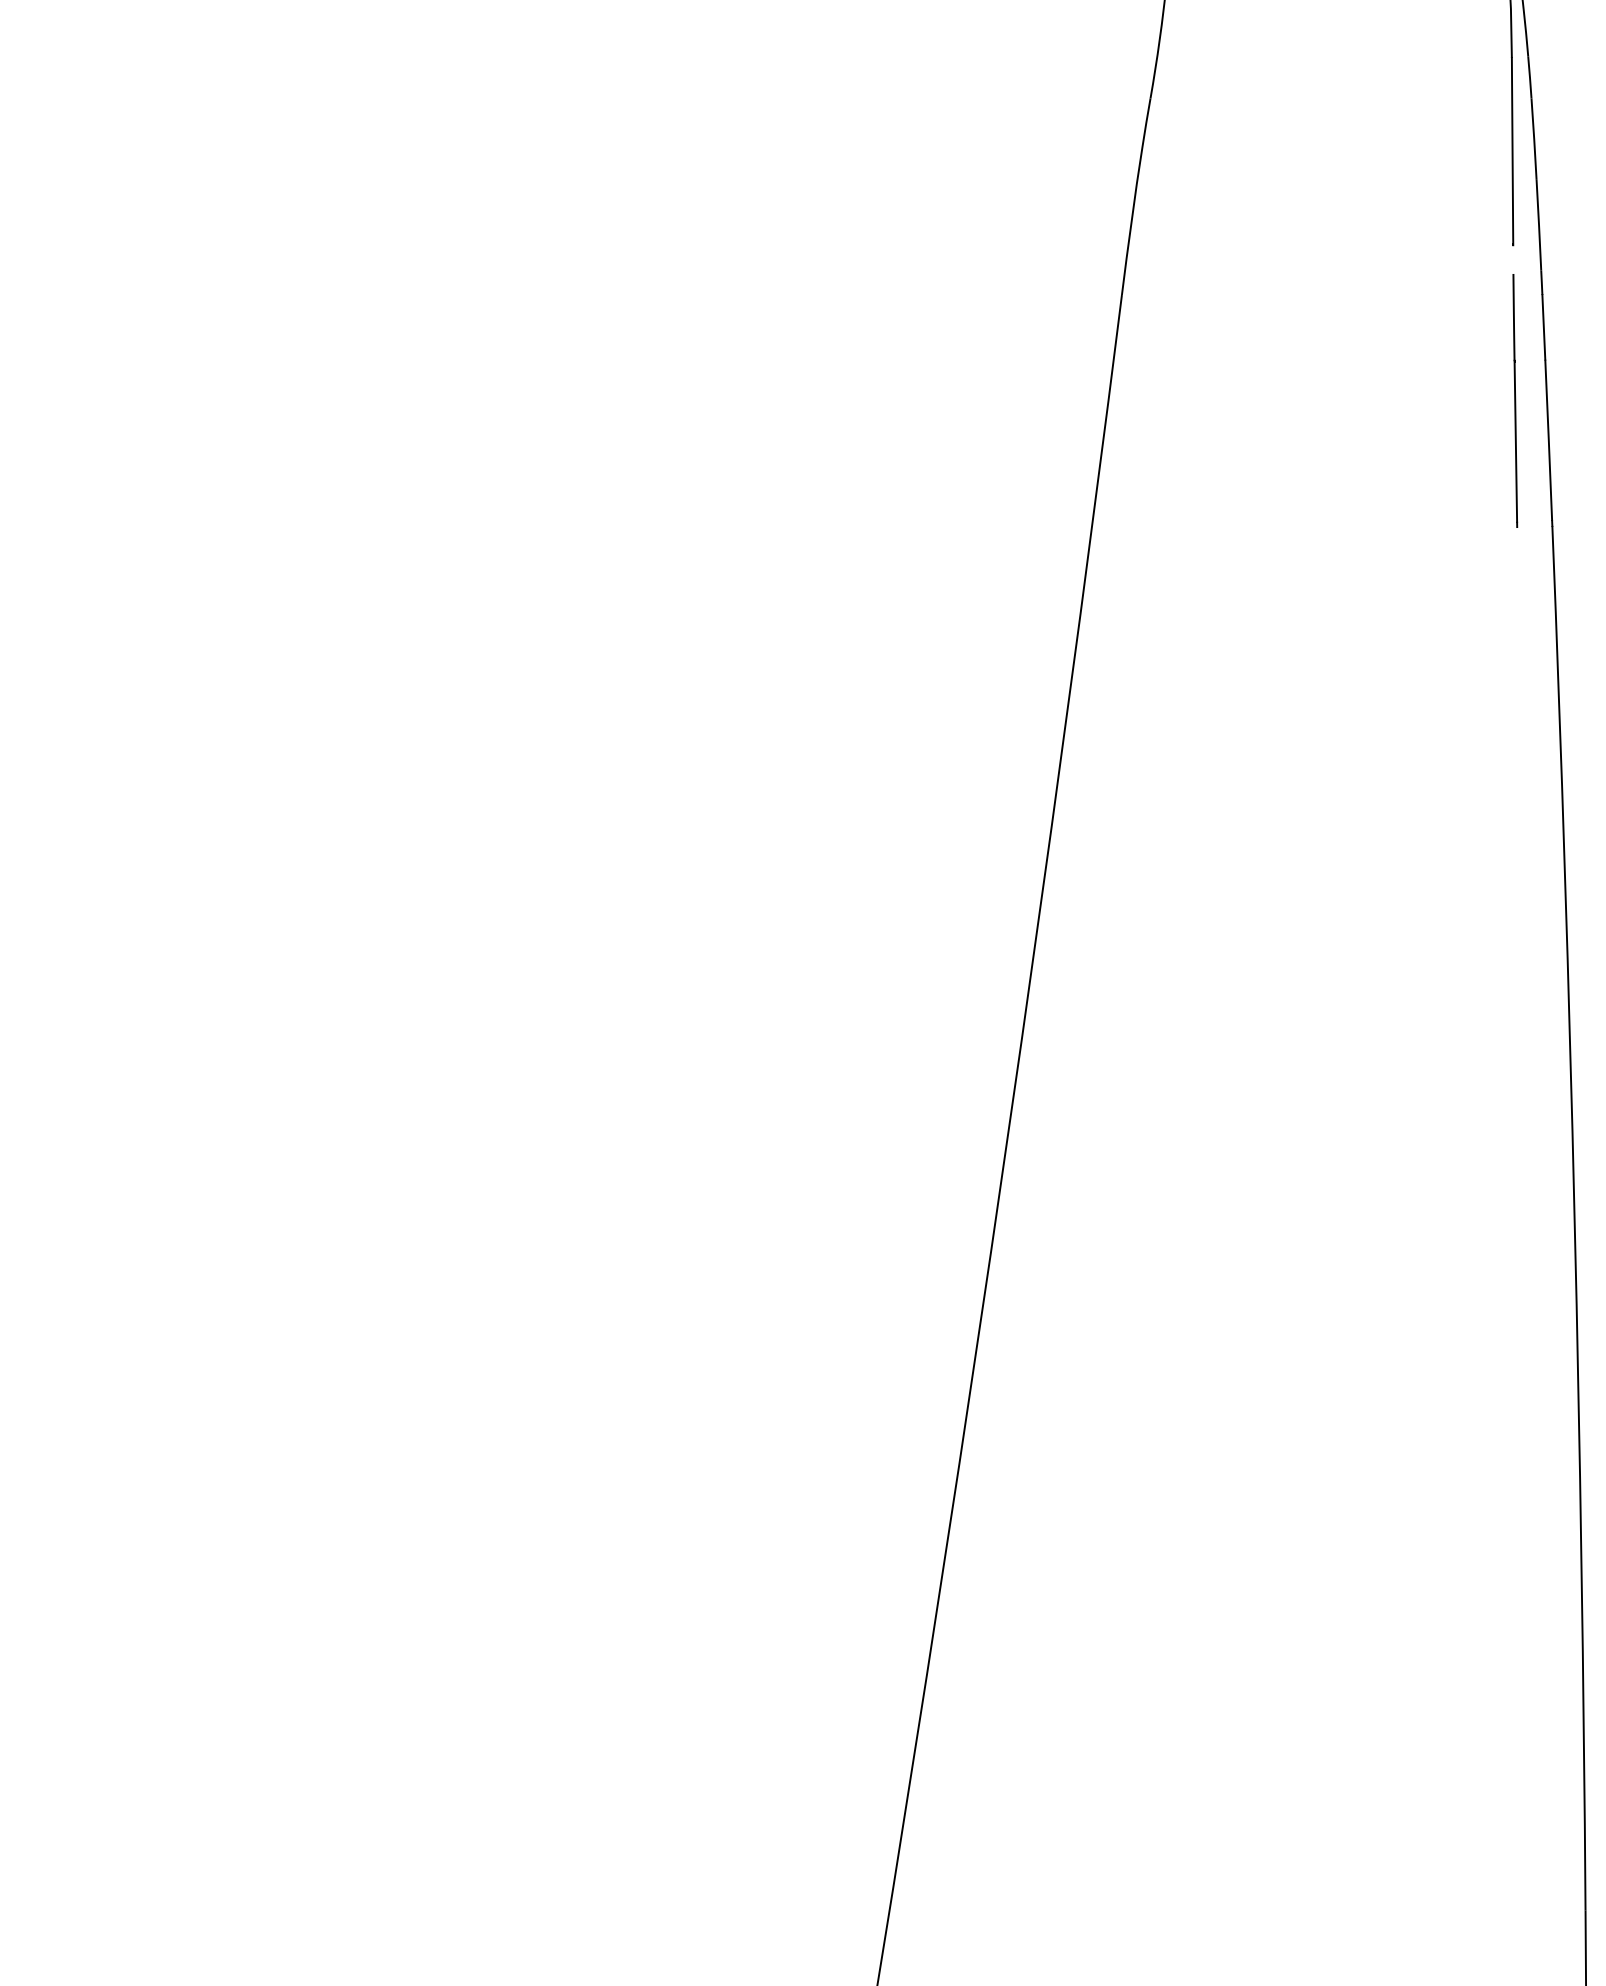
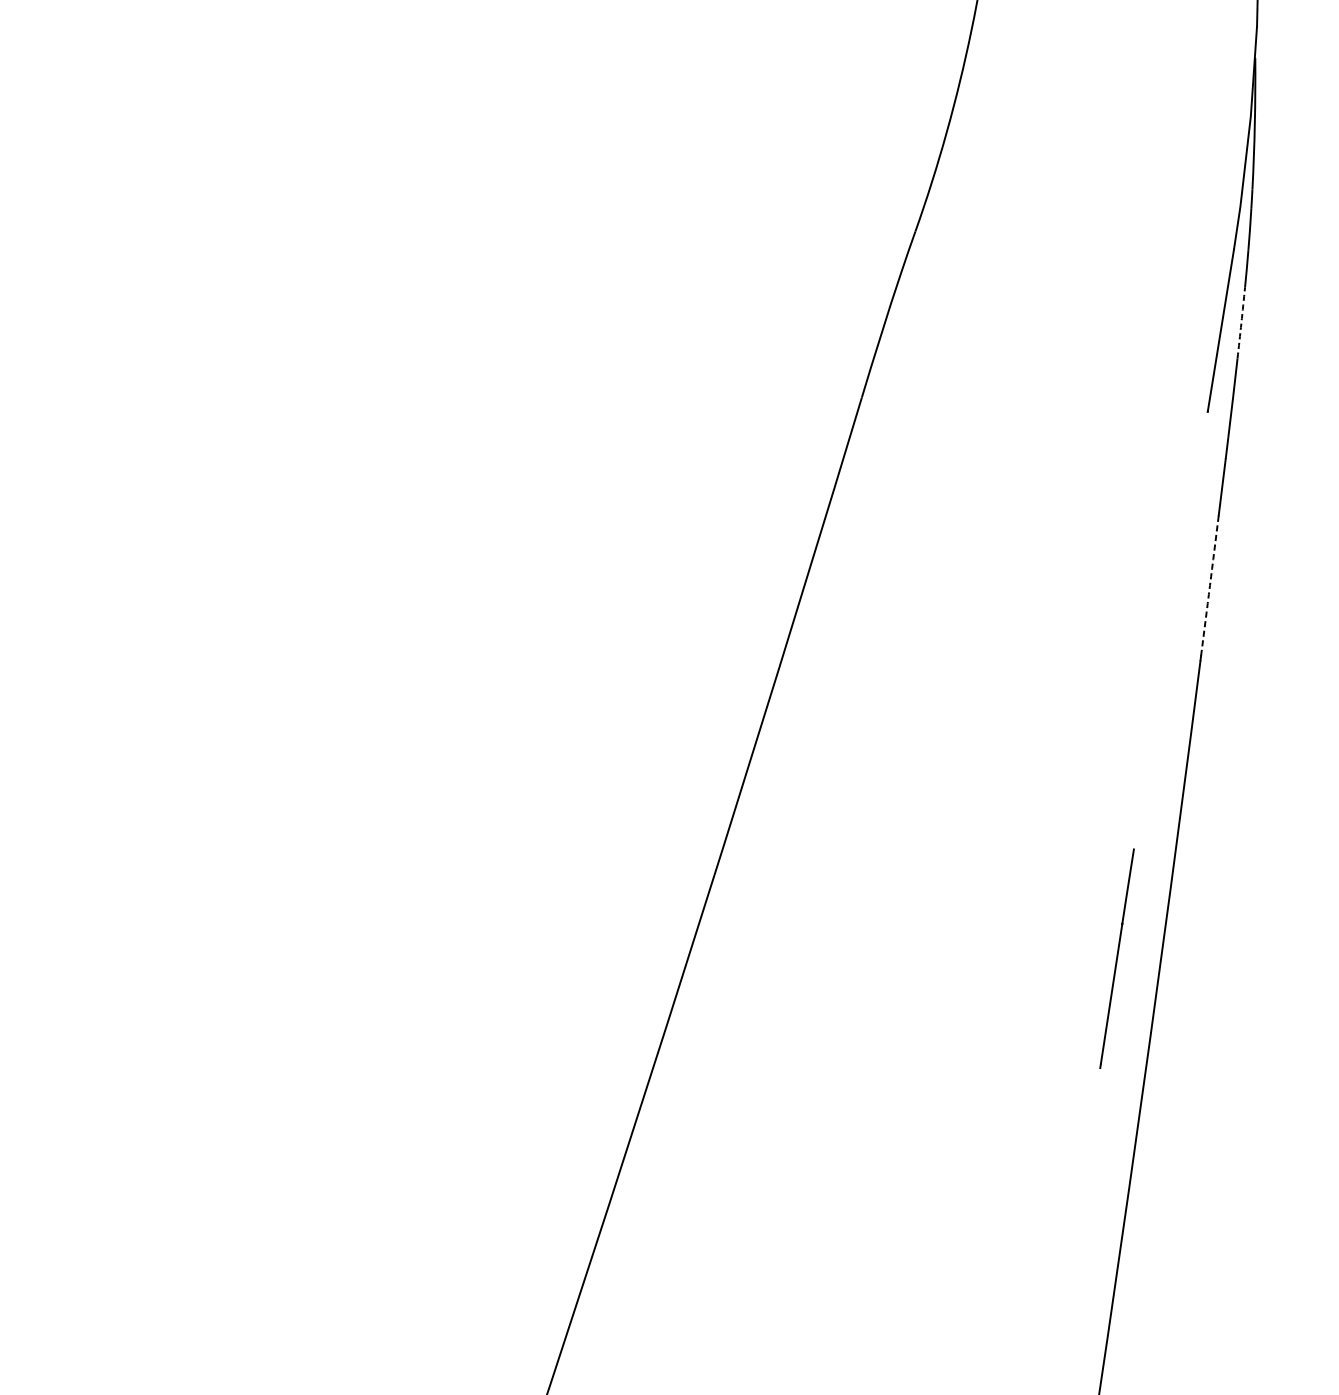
arc: (1534, 139) -> (1241, 323), solid -> dashed
line: (1515, 400) -> (1117, 958), moved
arc: (1548, 440) -> (1209, 585), solid -> dashed

